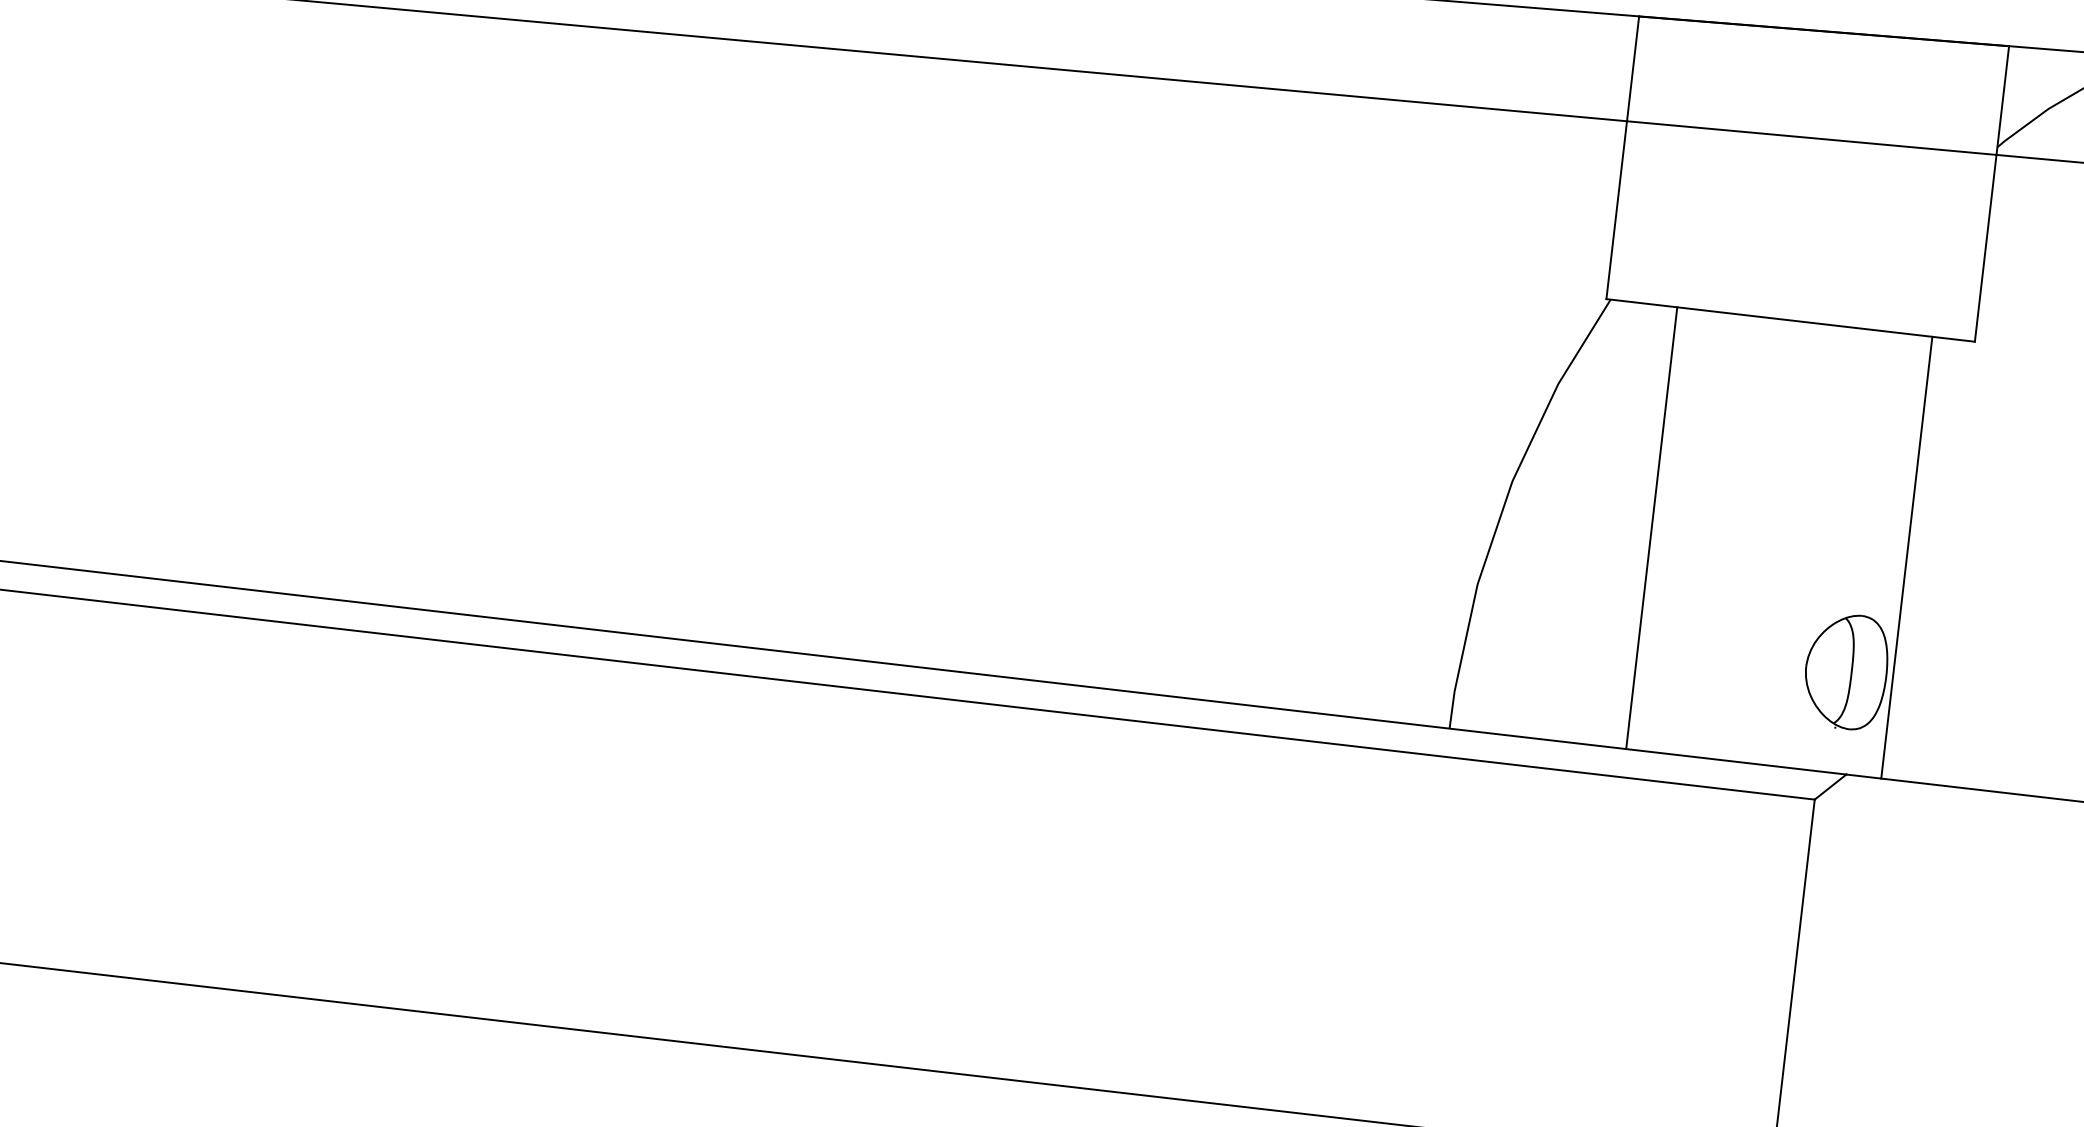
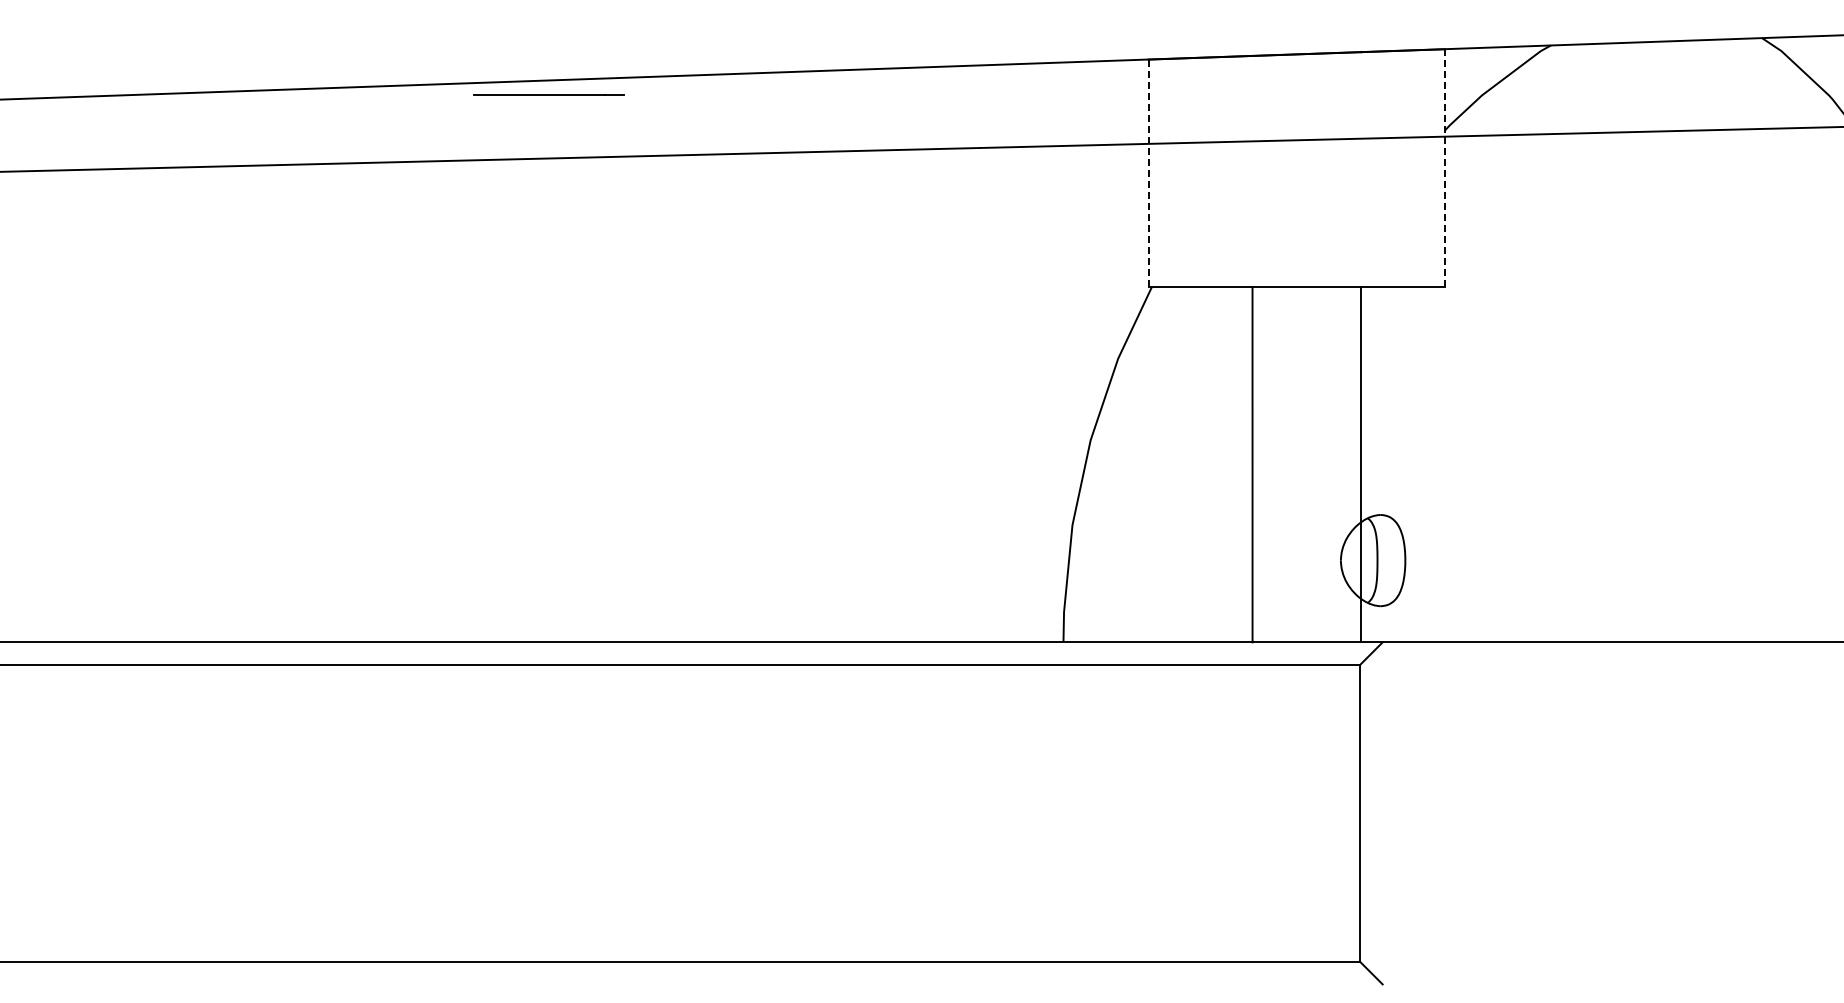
line: (1622, 158) -> (1148, 173), solid -> dashed
line: (1991, 194) -> (1444, 168), solid -> dashed
line: (1651, 527) -> (1252, 464), moved
line: (1906, 557) -> (1360, 464), moved

